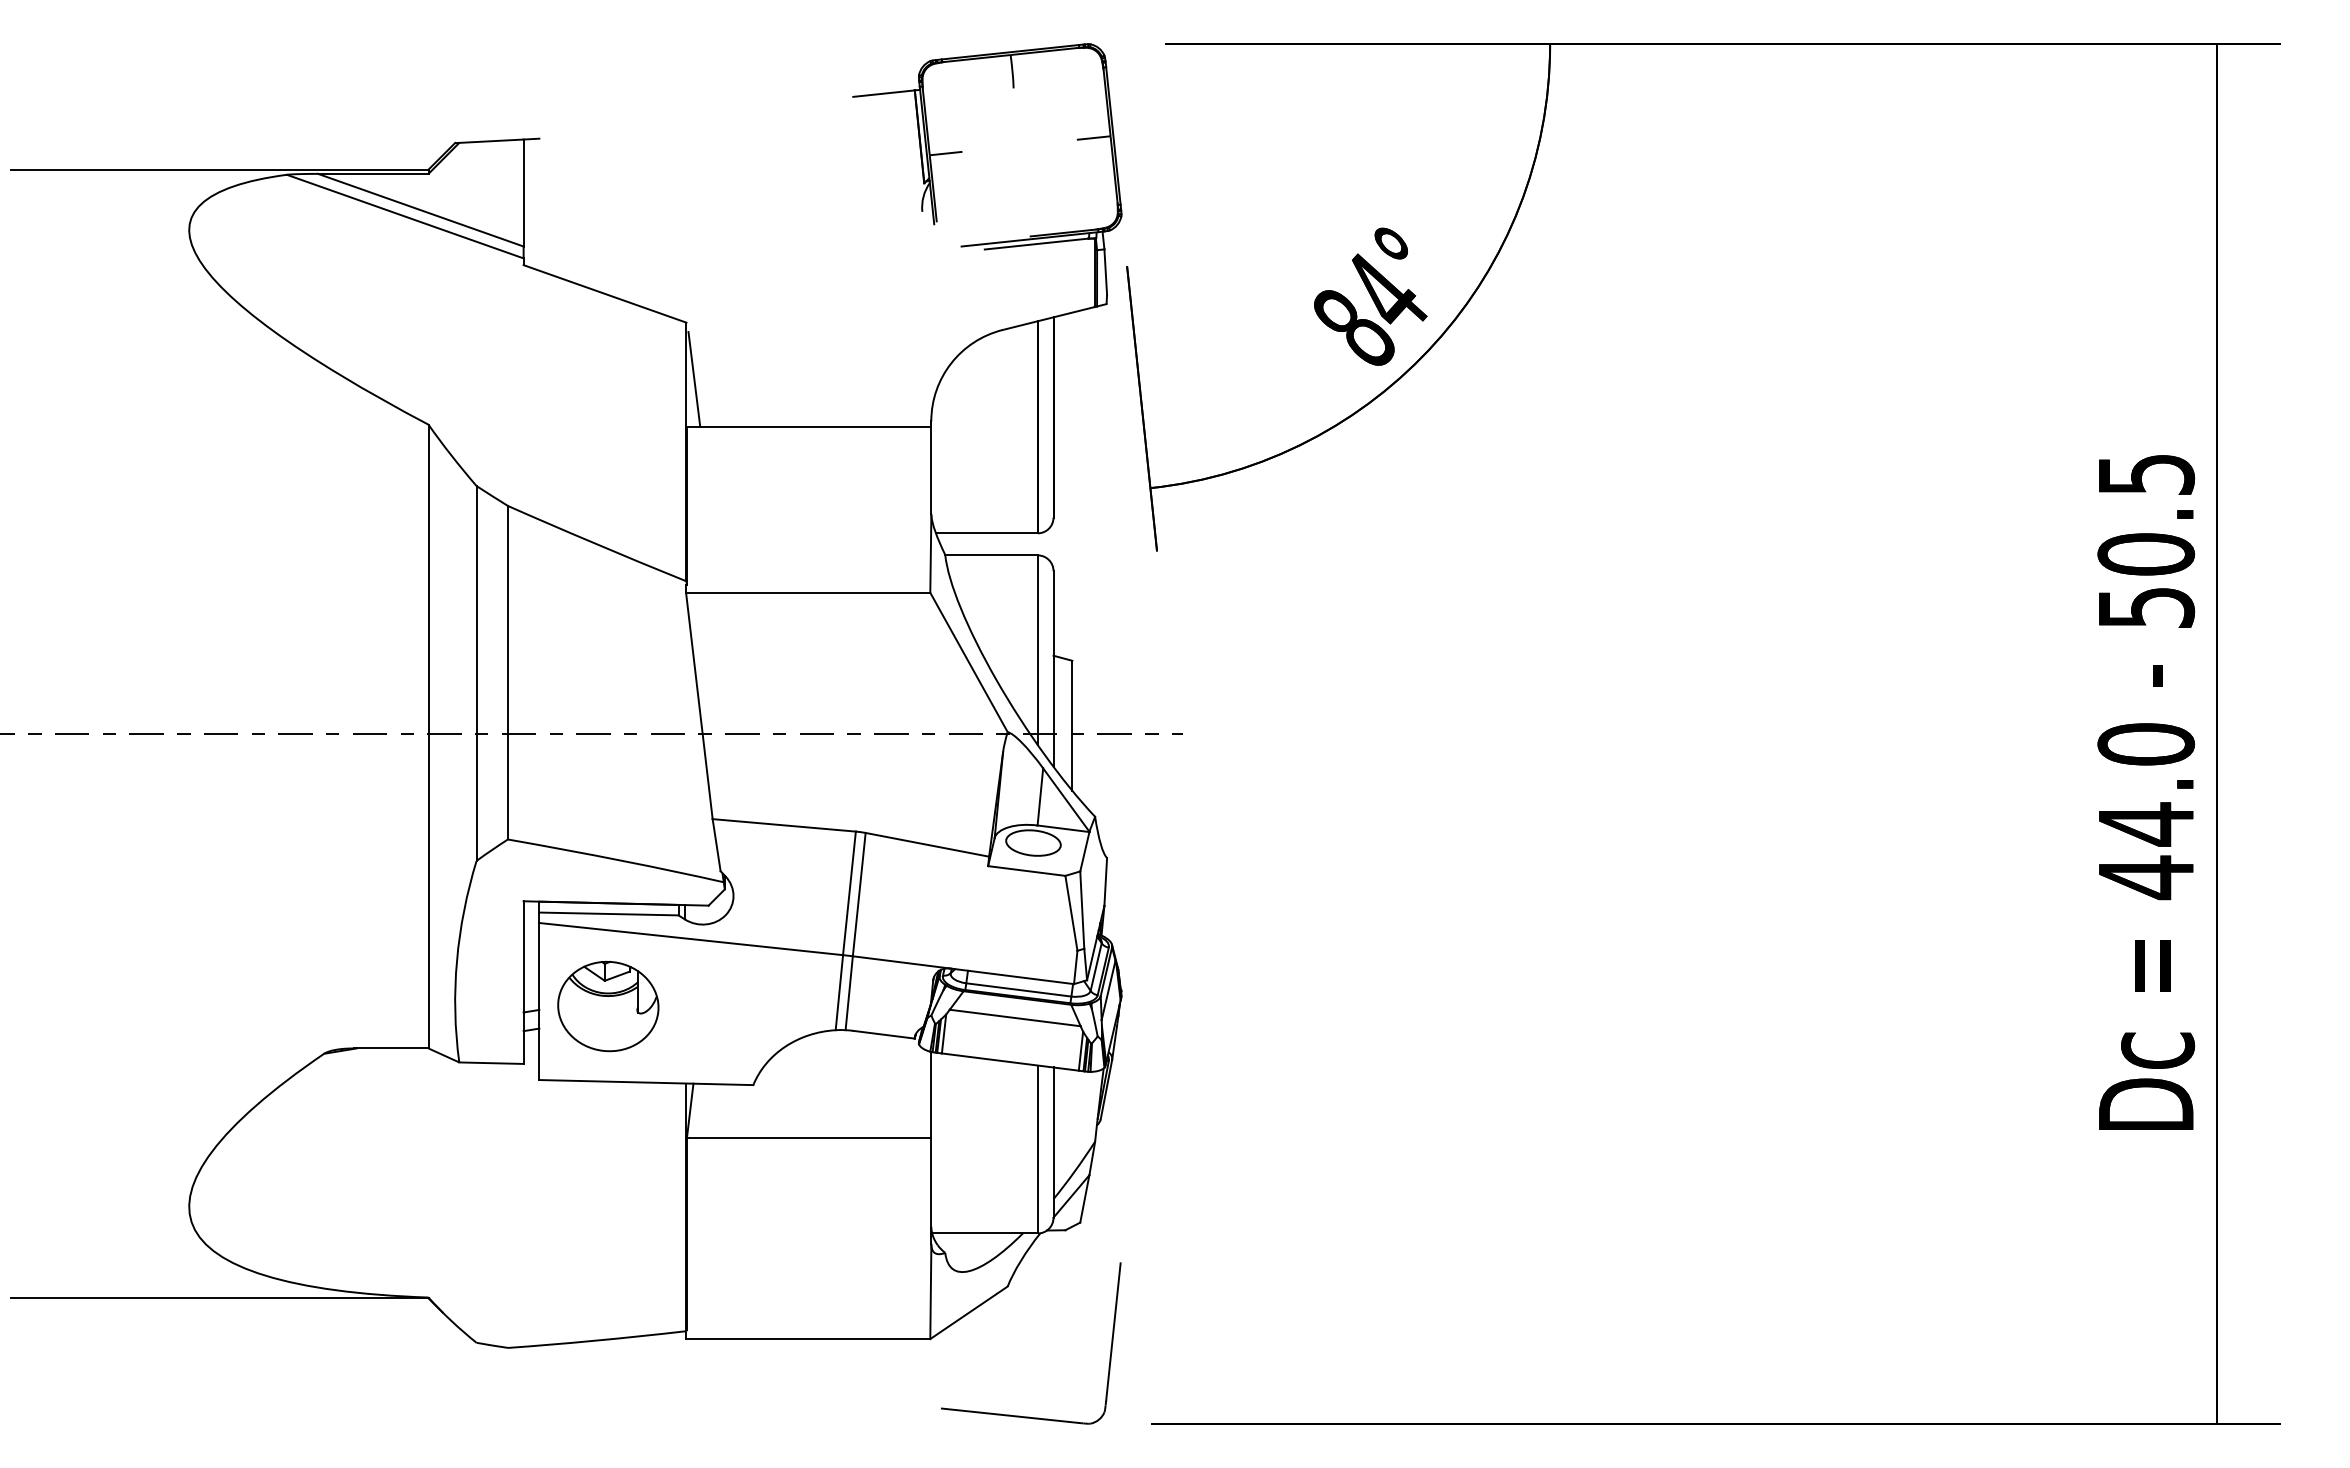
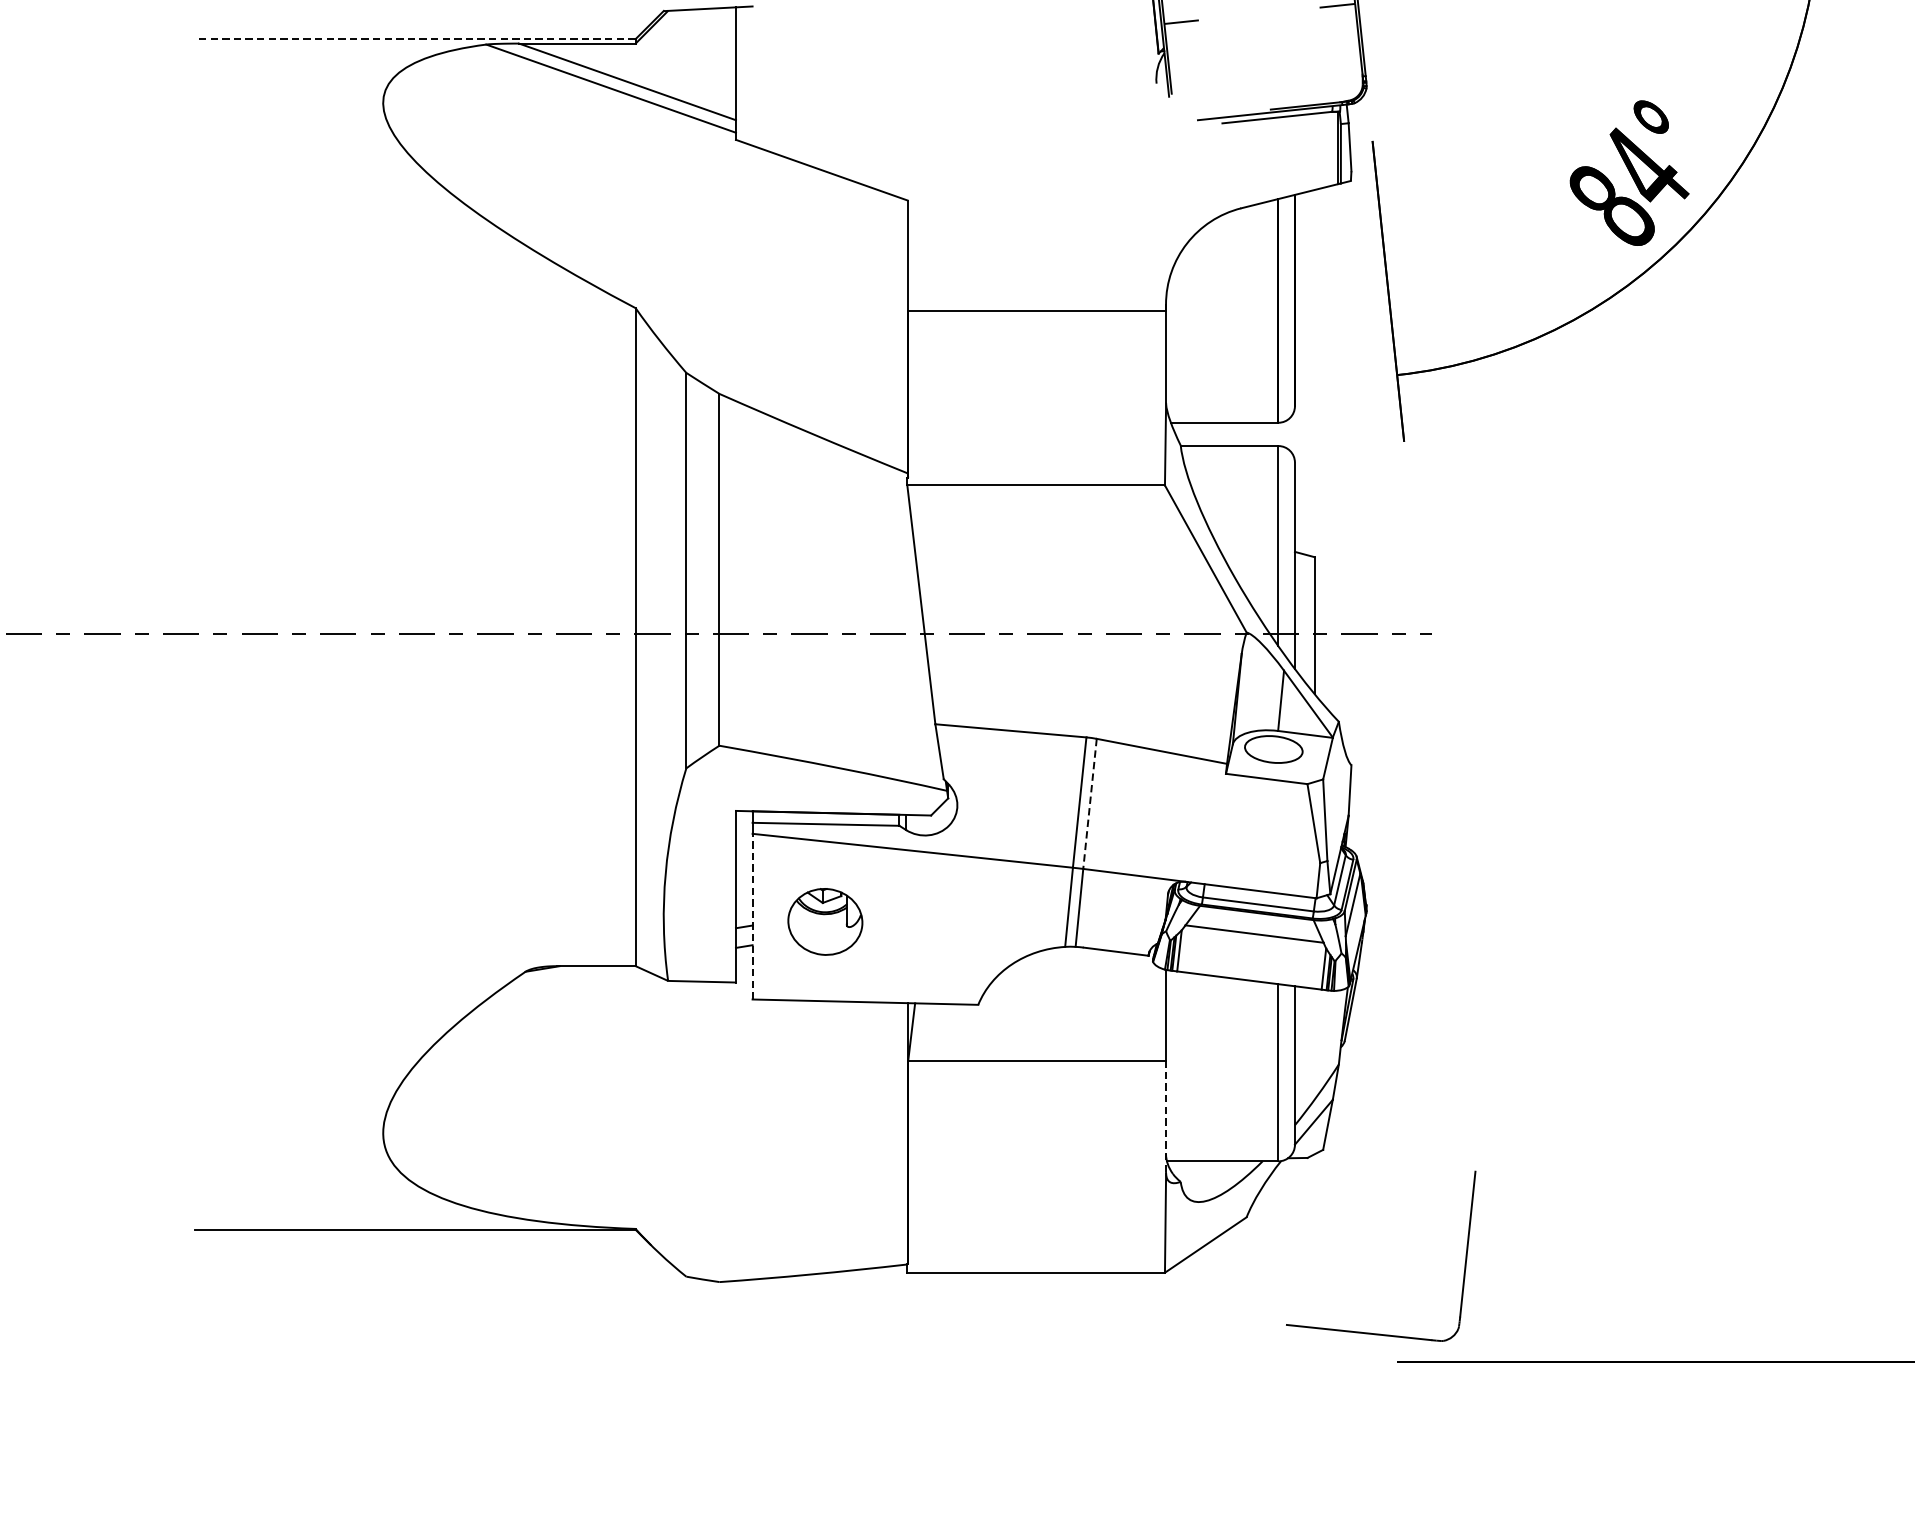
line: (219, 169) -> (415, 38), solid -> dashed
line: (694, 379) -> (916, 260), removed
line: (859, 894) -> (1090, 803), solid -> dashed
line: (539, 1001) -> (752, 916), solid -> dashed
part: (608, 1006) -> (825, 921), size x0.7
line: (931, 1190) -> (1166, 1116), solid -> dashed
part: (1020, 1415) -> (1369, 1332), moved

